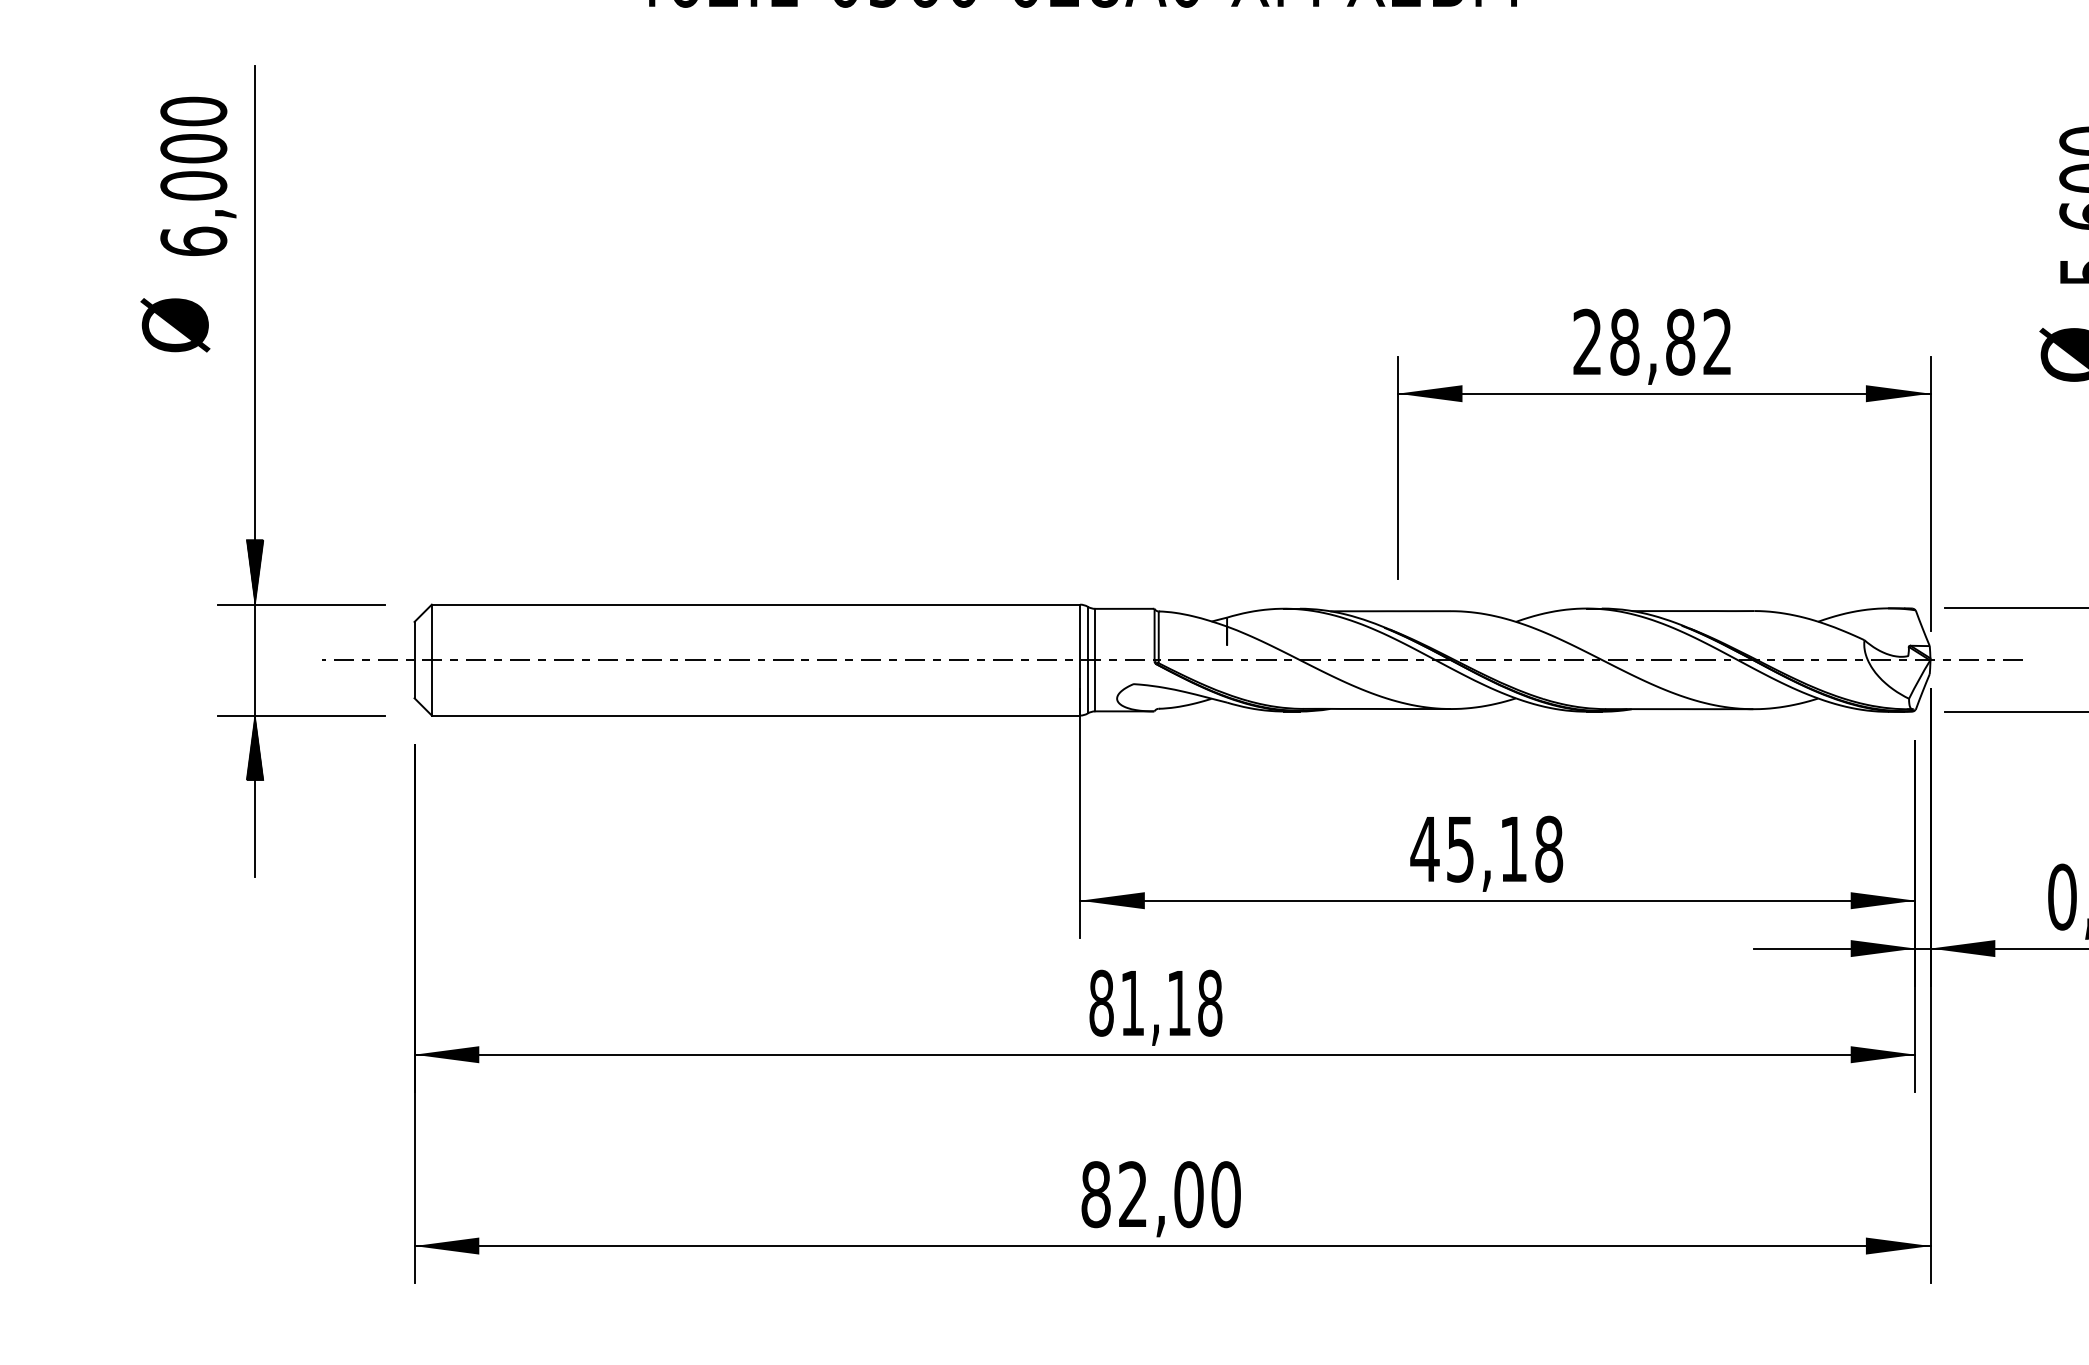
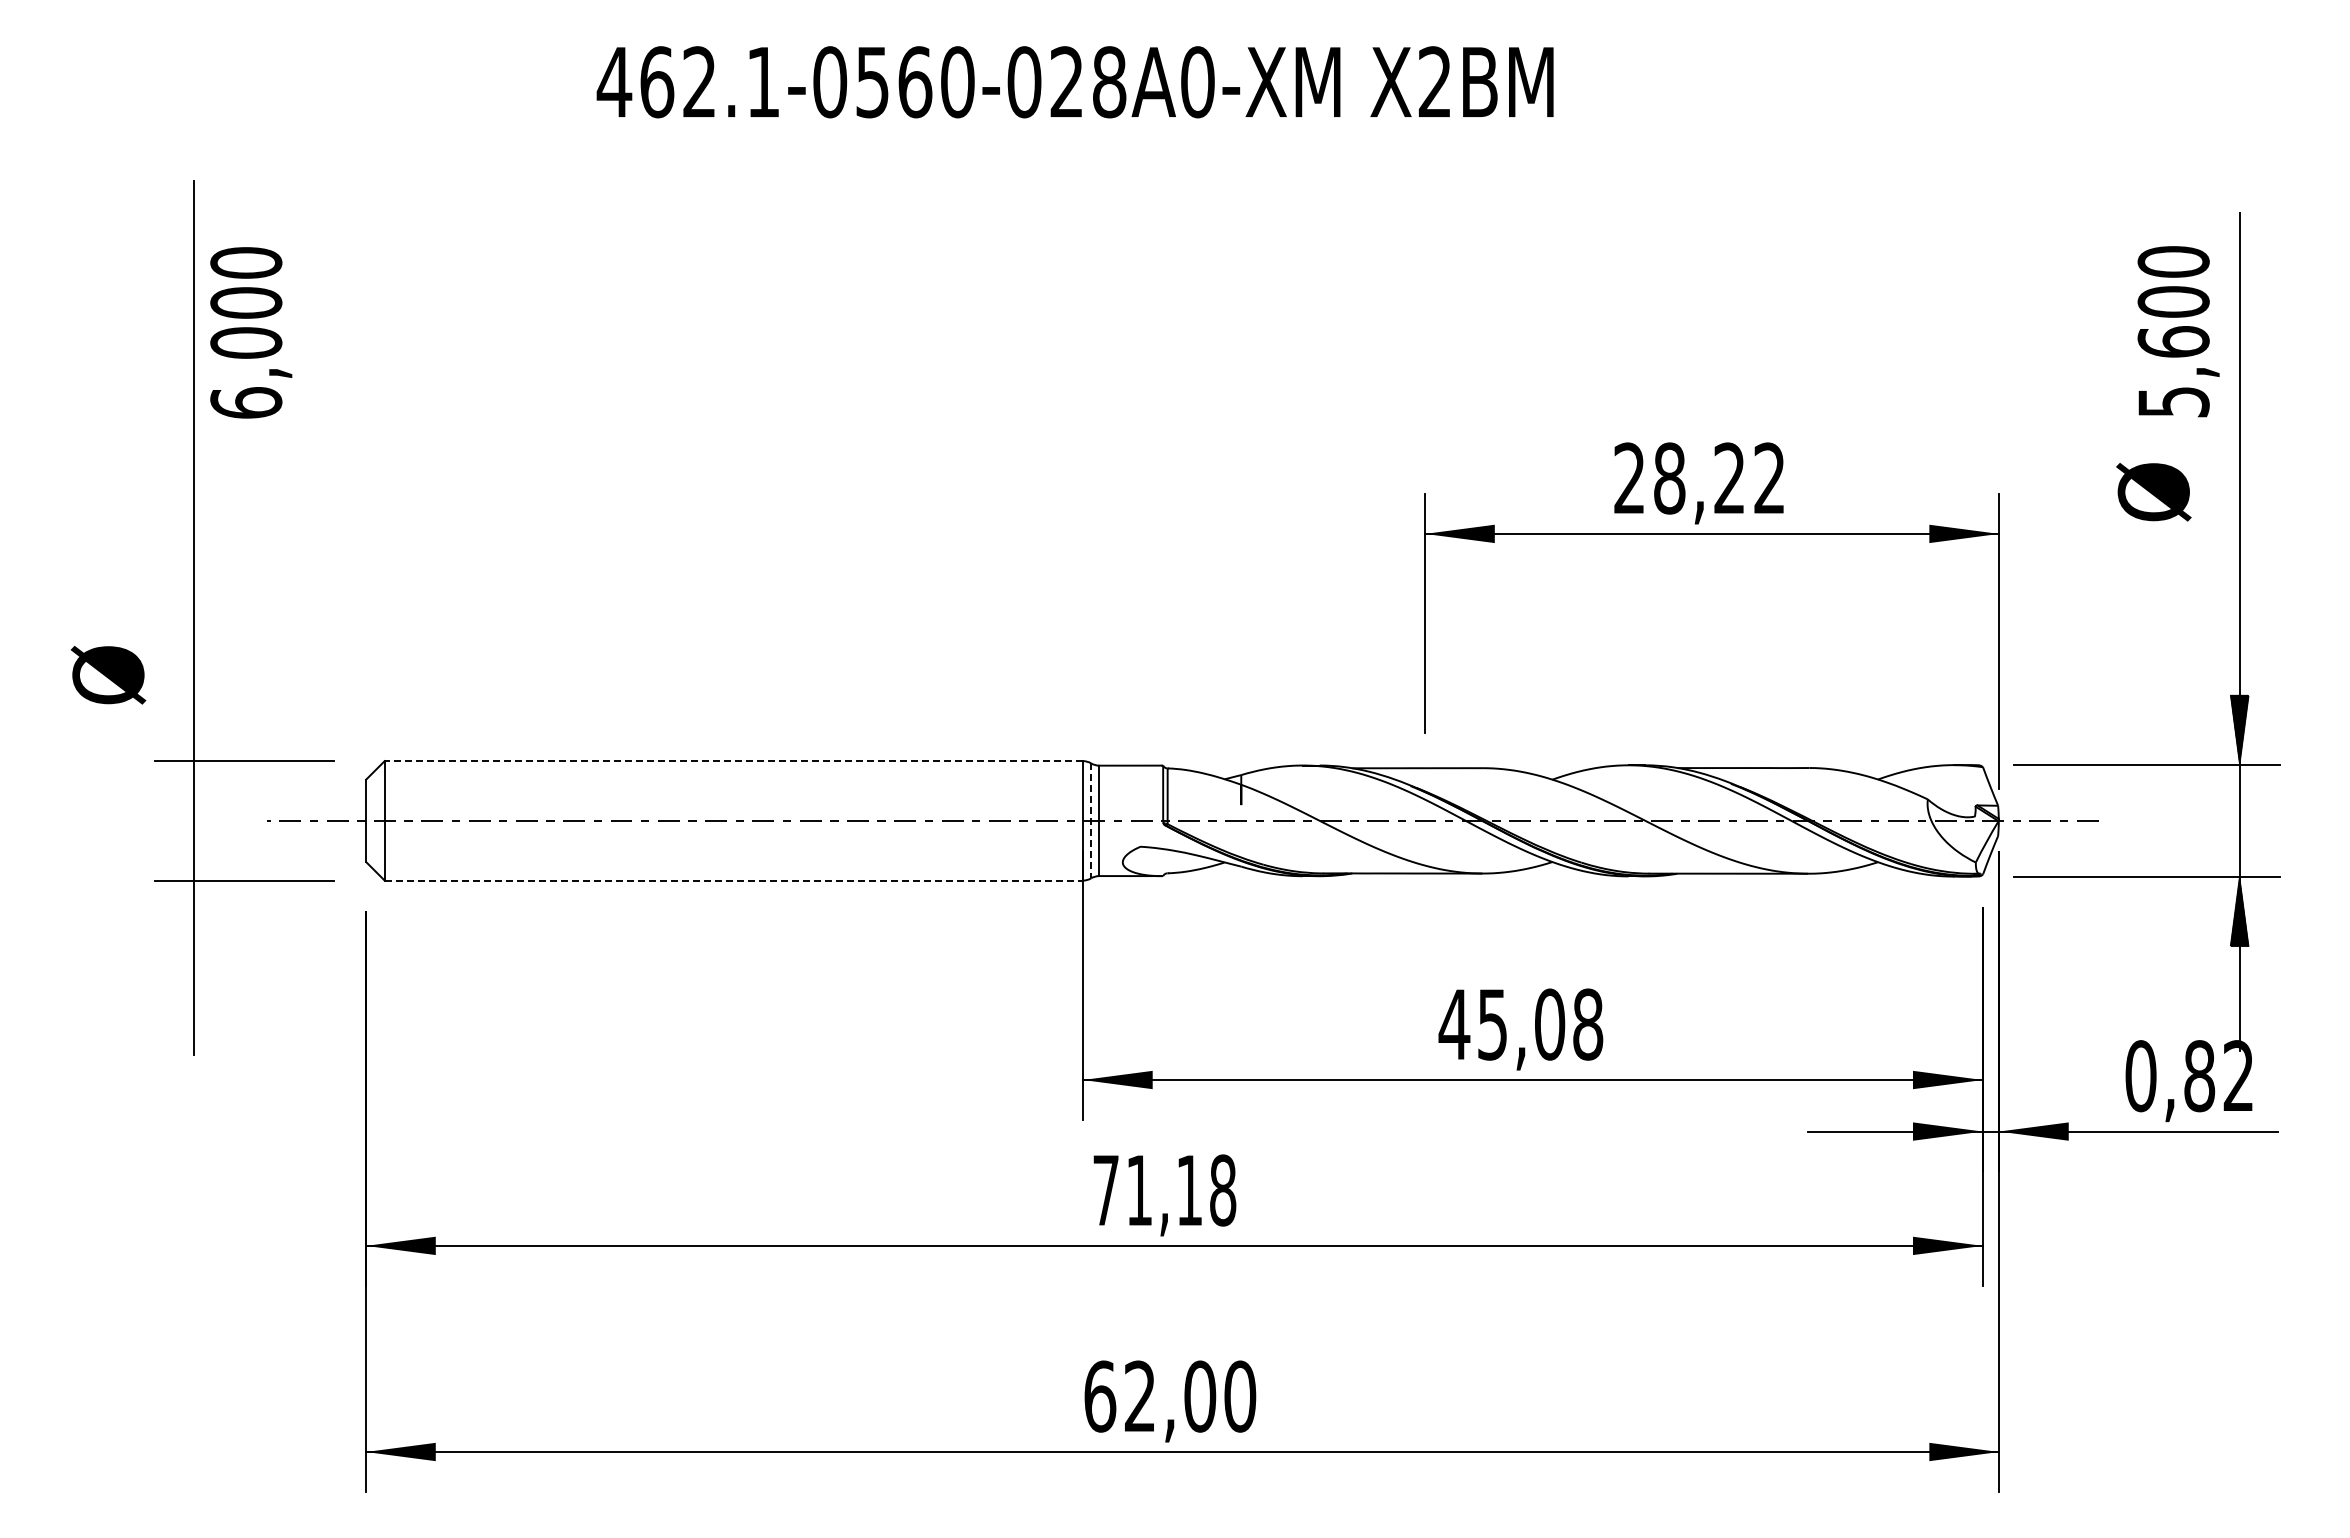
text: (198, 176) -> (251, 332), moved
text: (175, 325) -> (108, 675), moved
text: (1680, 342) -> (1729, 478), 28,82 -> 28,22
hatch: (255, 572) -> (194, 726), removed
line: (755, 605) -> (733, 761), solid -> dashed
line: (1088, 660) -> (1091, 821), solid -> dashed
line: (756, 715) -> (734, 880), solid -> dashed
hatch: (255, 747) -> (194, 915), removed
text: (1514, 849) -> (1550, 1024), 45,18 -> 45,08
text: (1101, 1003) -> (1106, 1190), 81,18 -> 71,18
text: (1096, 1194) -> (1100, 1396), 82,00 -> 62,00

